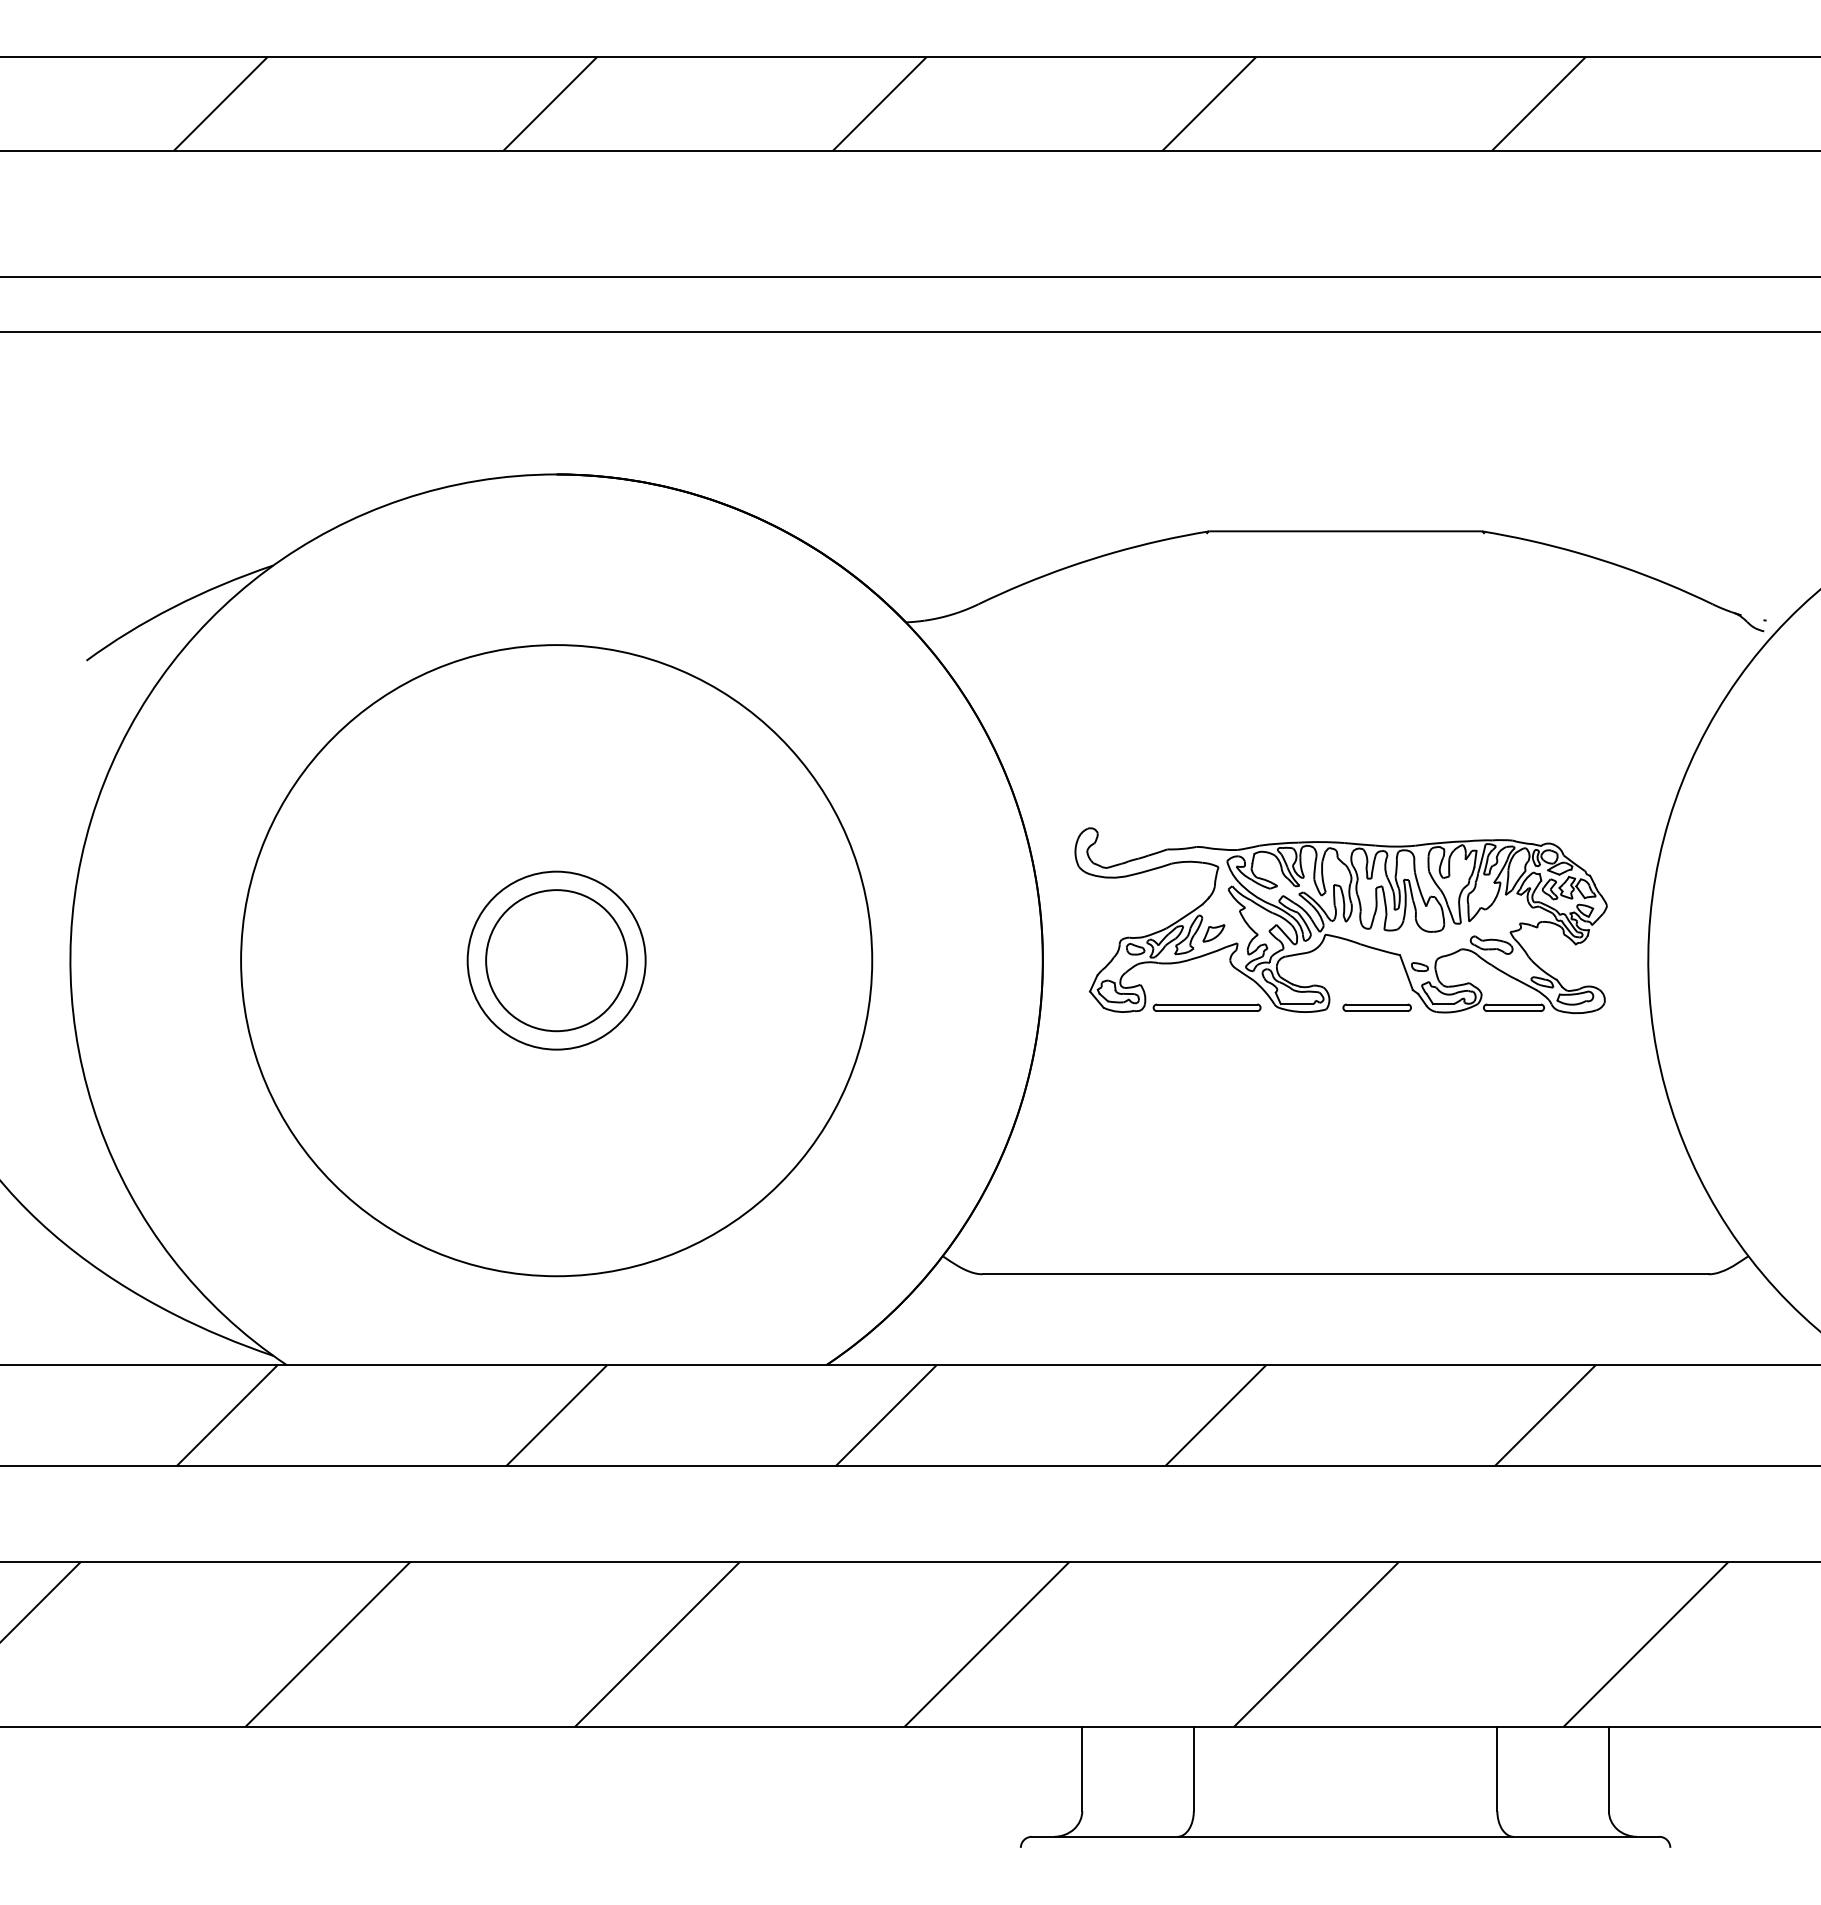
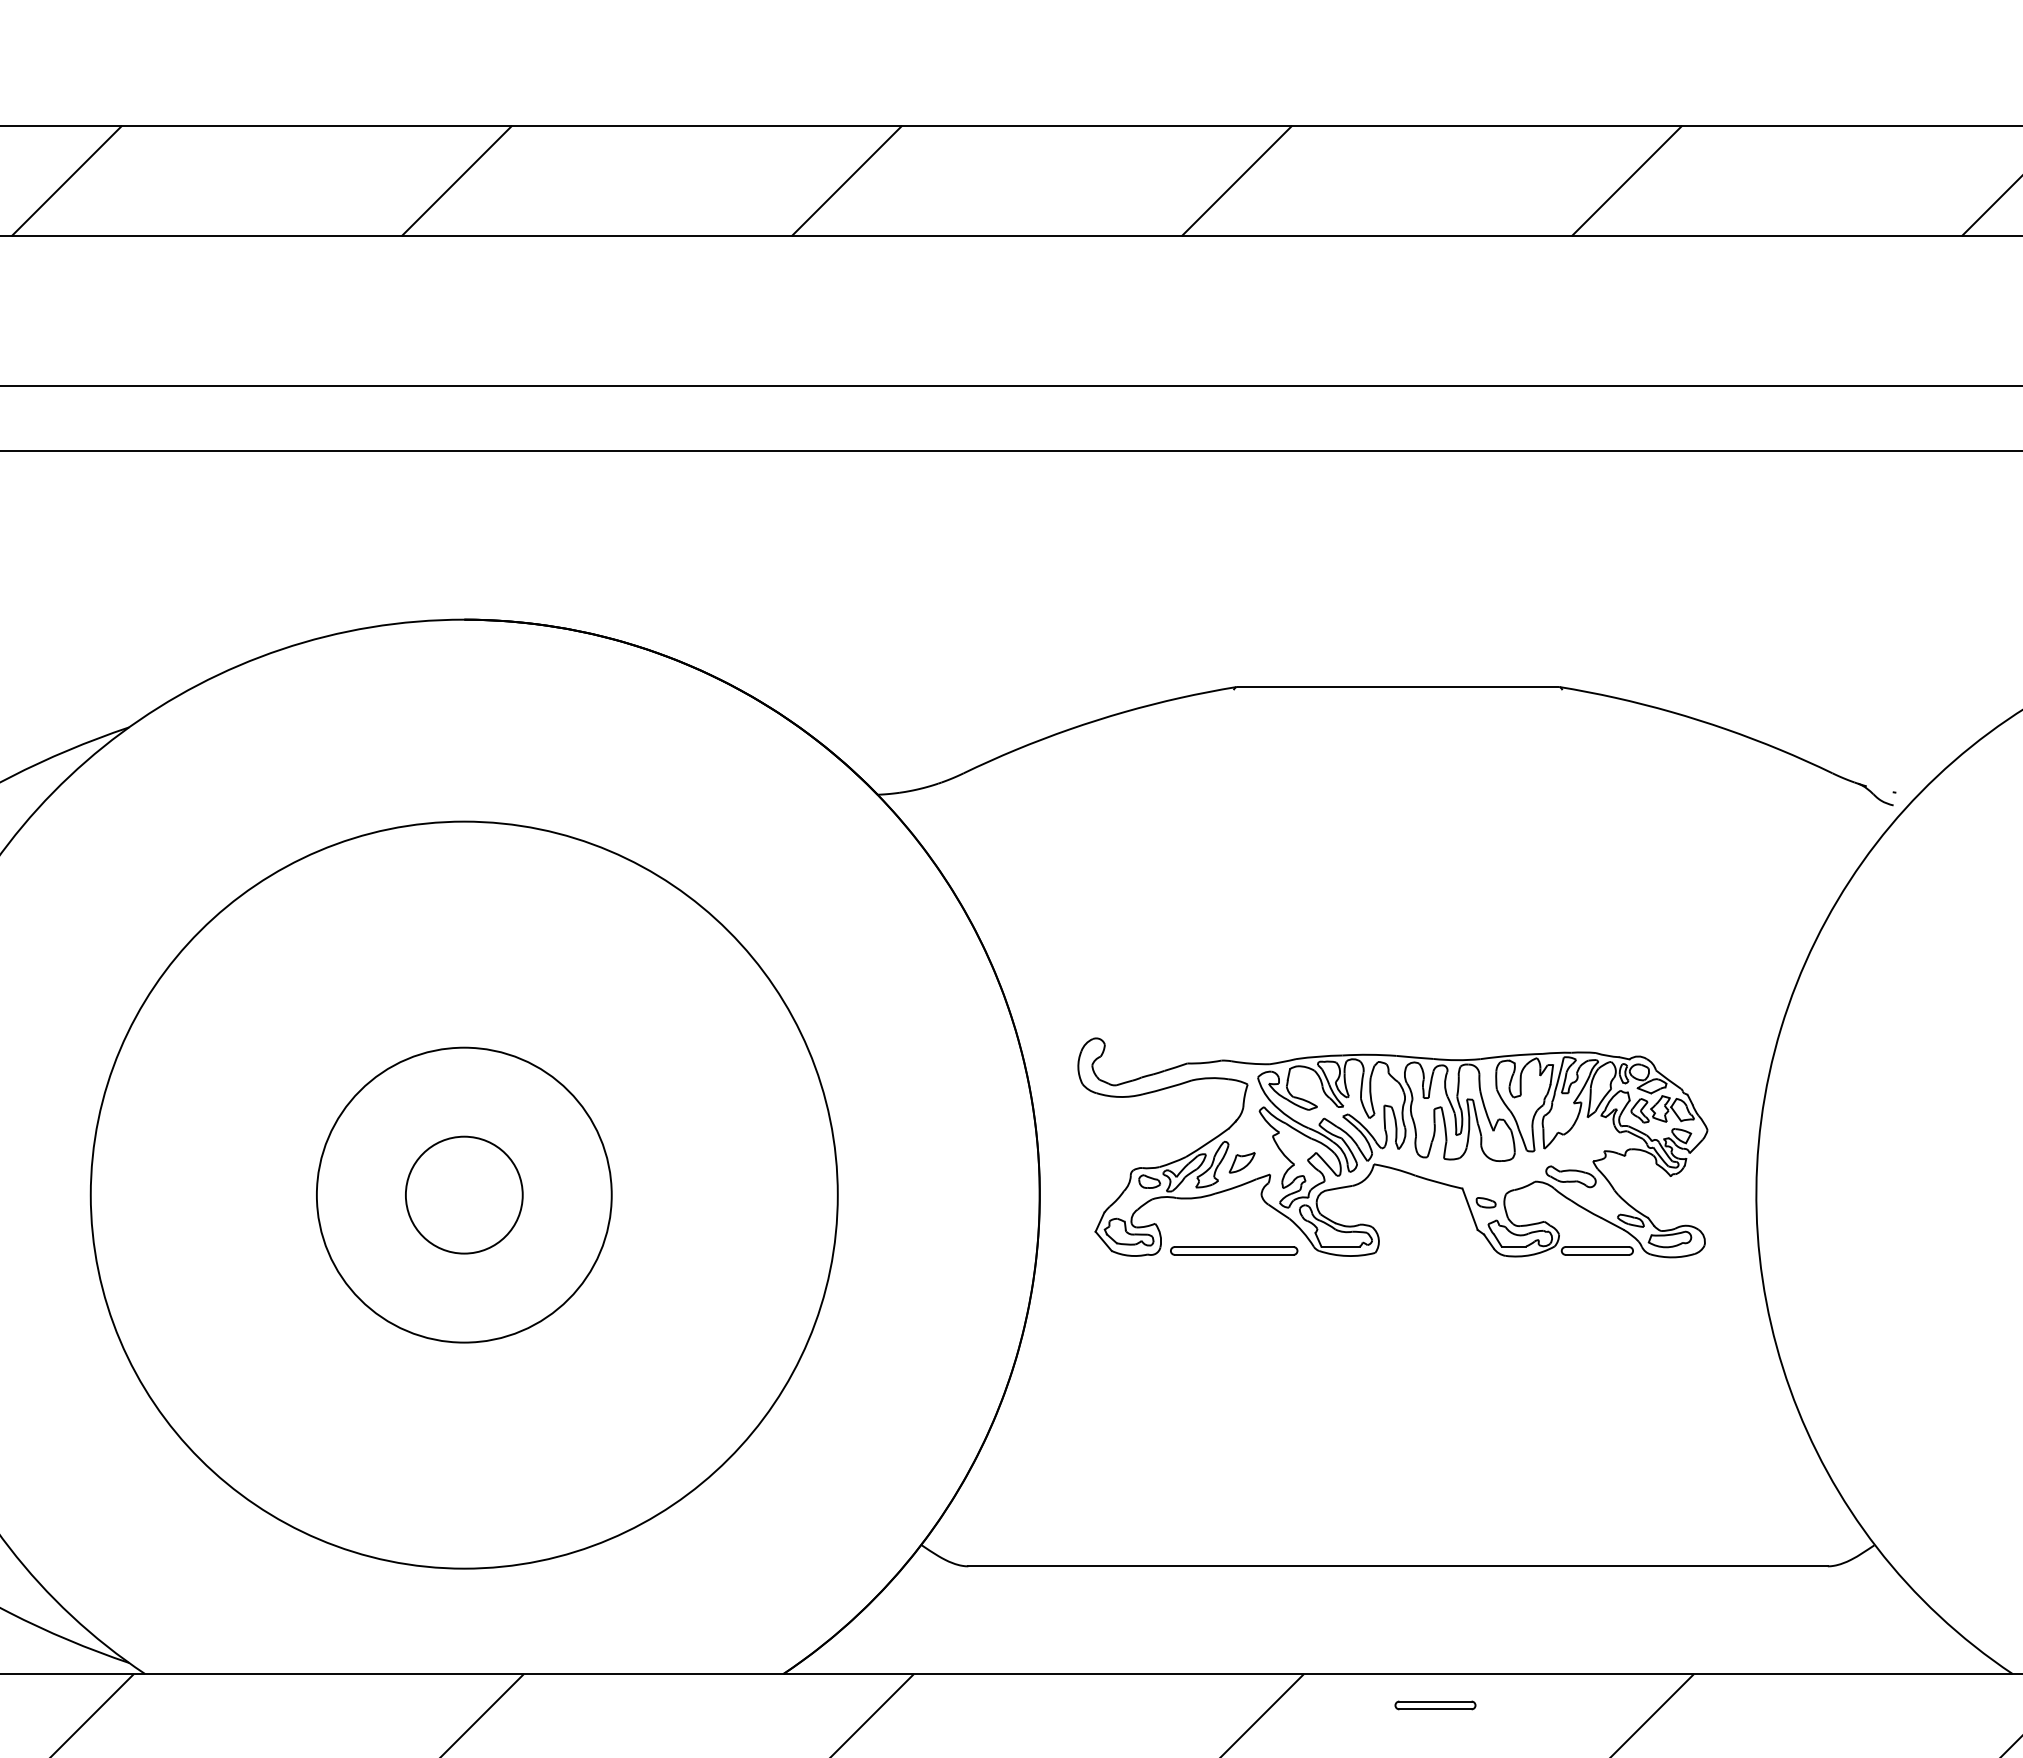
circle: (556, 960) -> (464, 1194), size x0.7
circle: (556, 960) -> (464, 1194), size x1.4
part: (1376, 1007) -> (1434, 1705), moved

